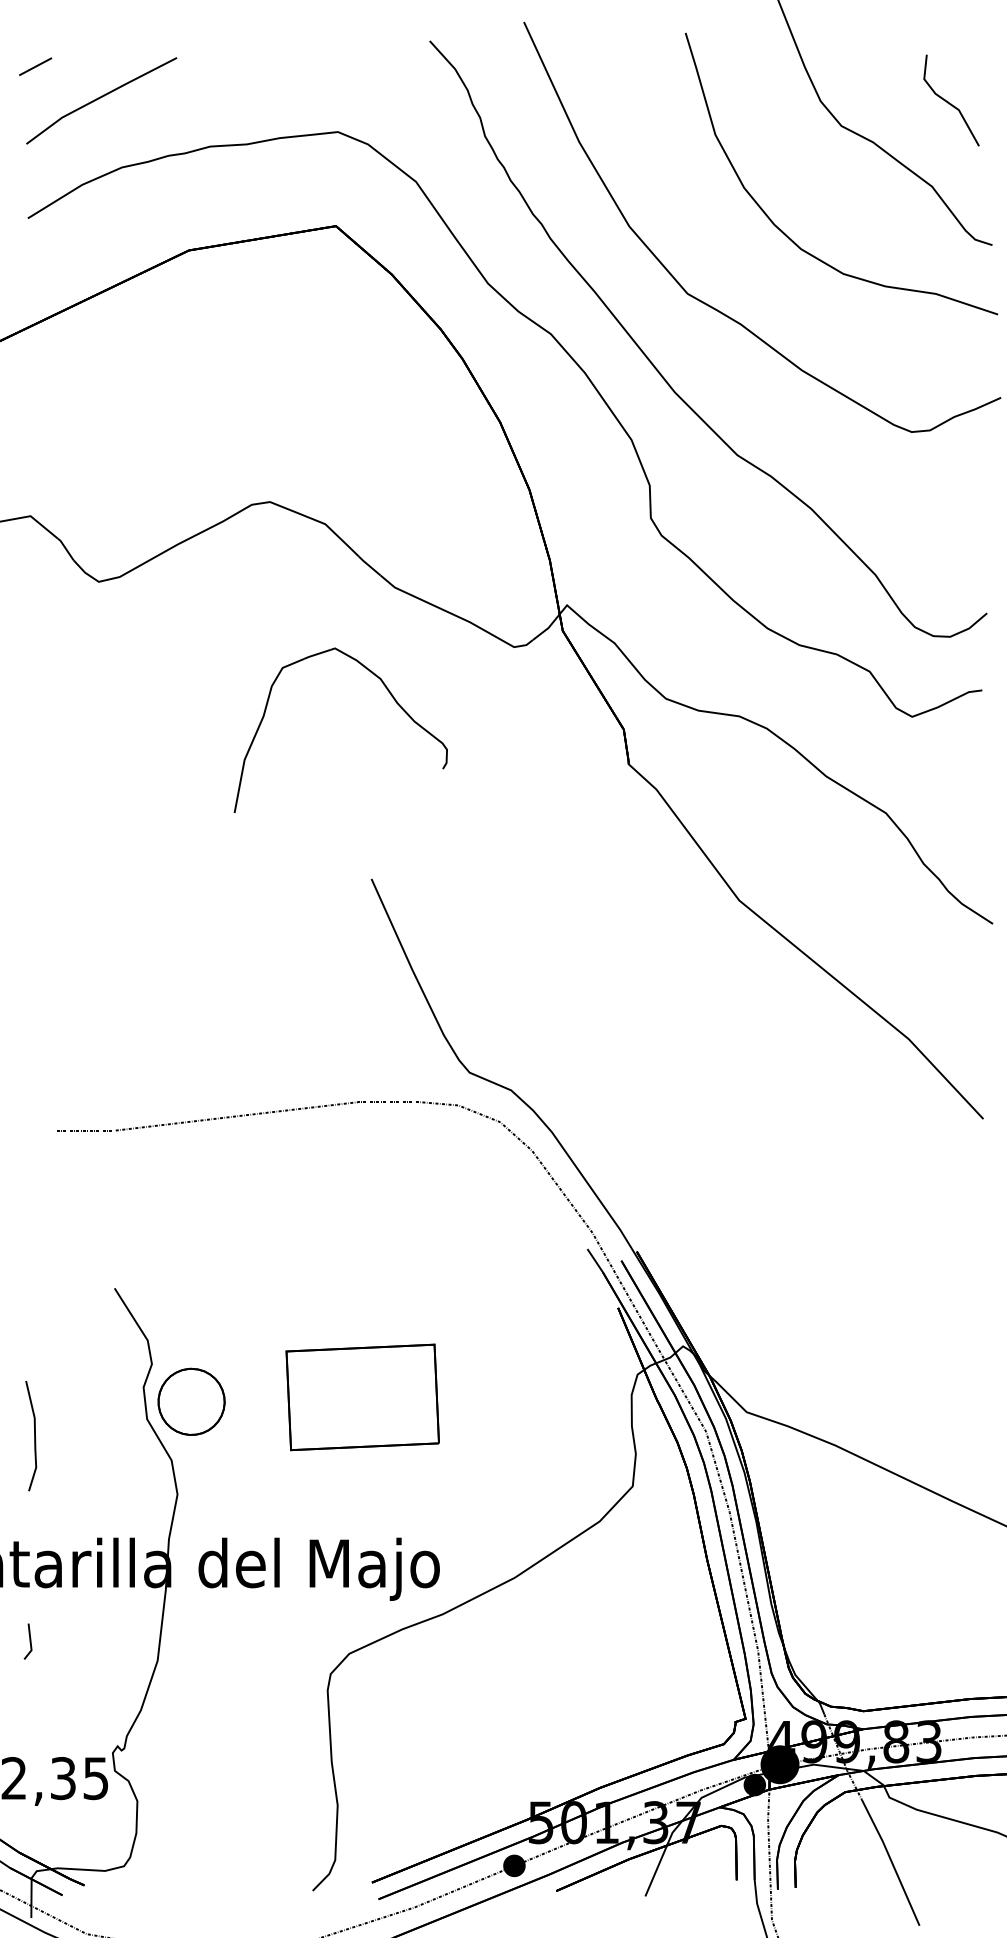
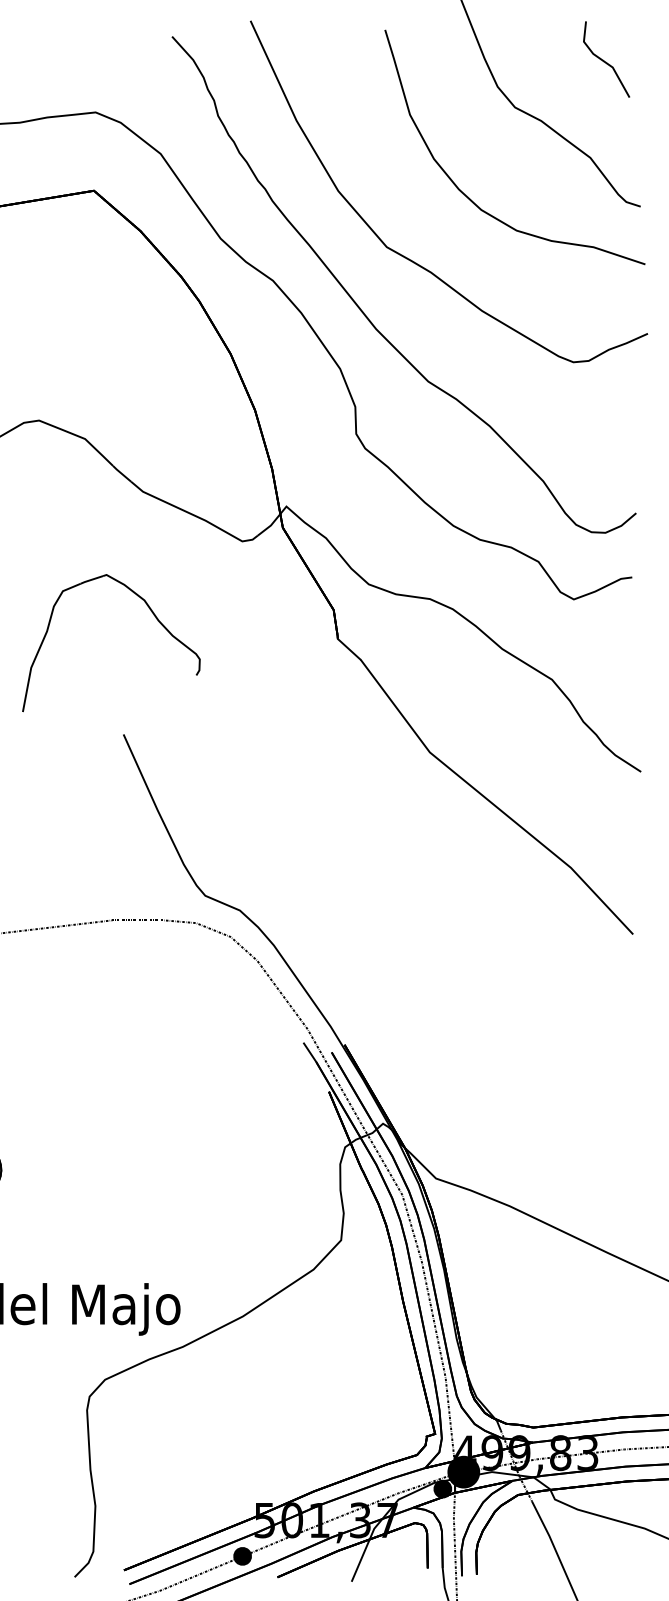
line: (949, 102) -> (604, 61), moved
part: (390, 695) -> (152, 614), moved
part: (362, 1397) -> (116, 1166), removed

